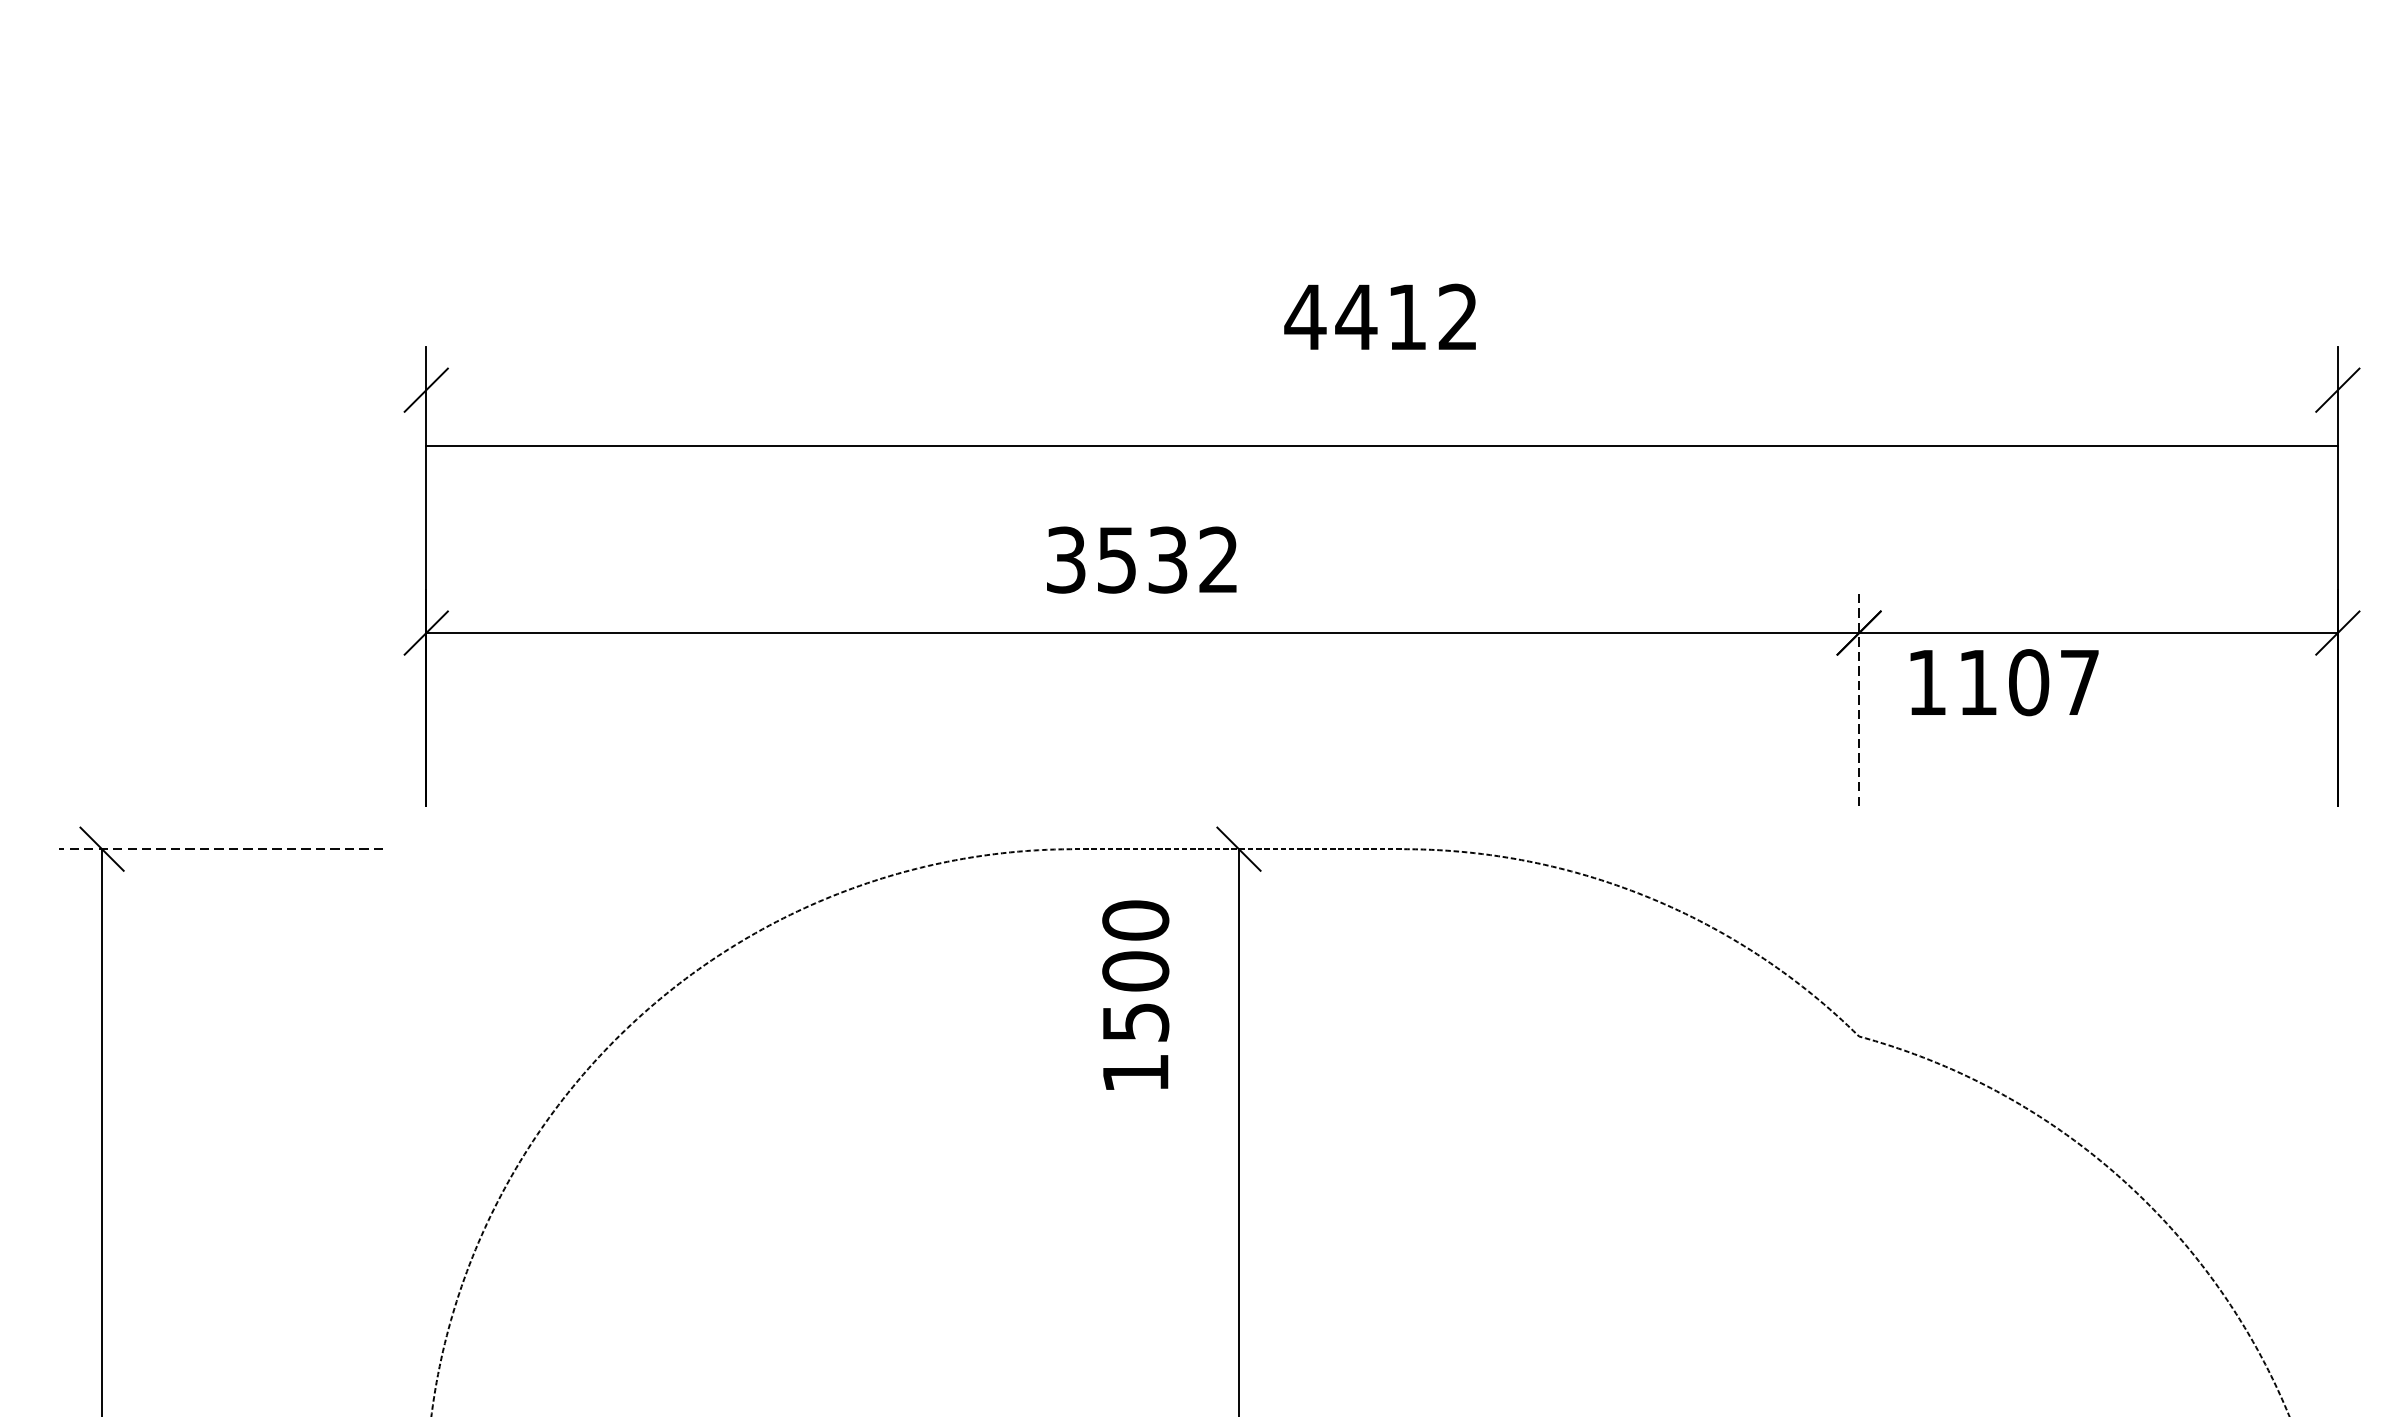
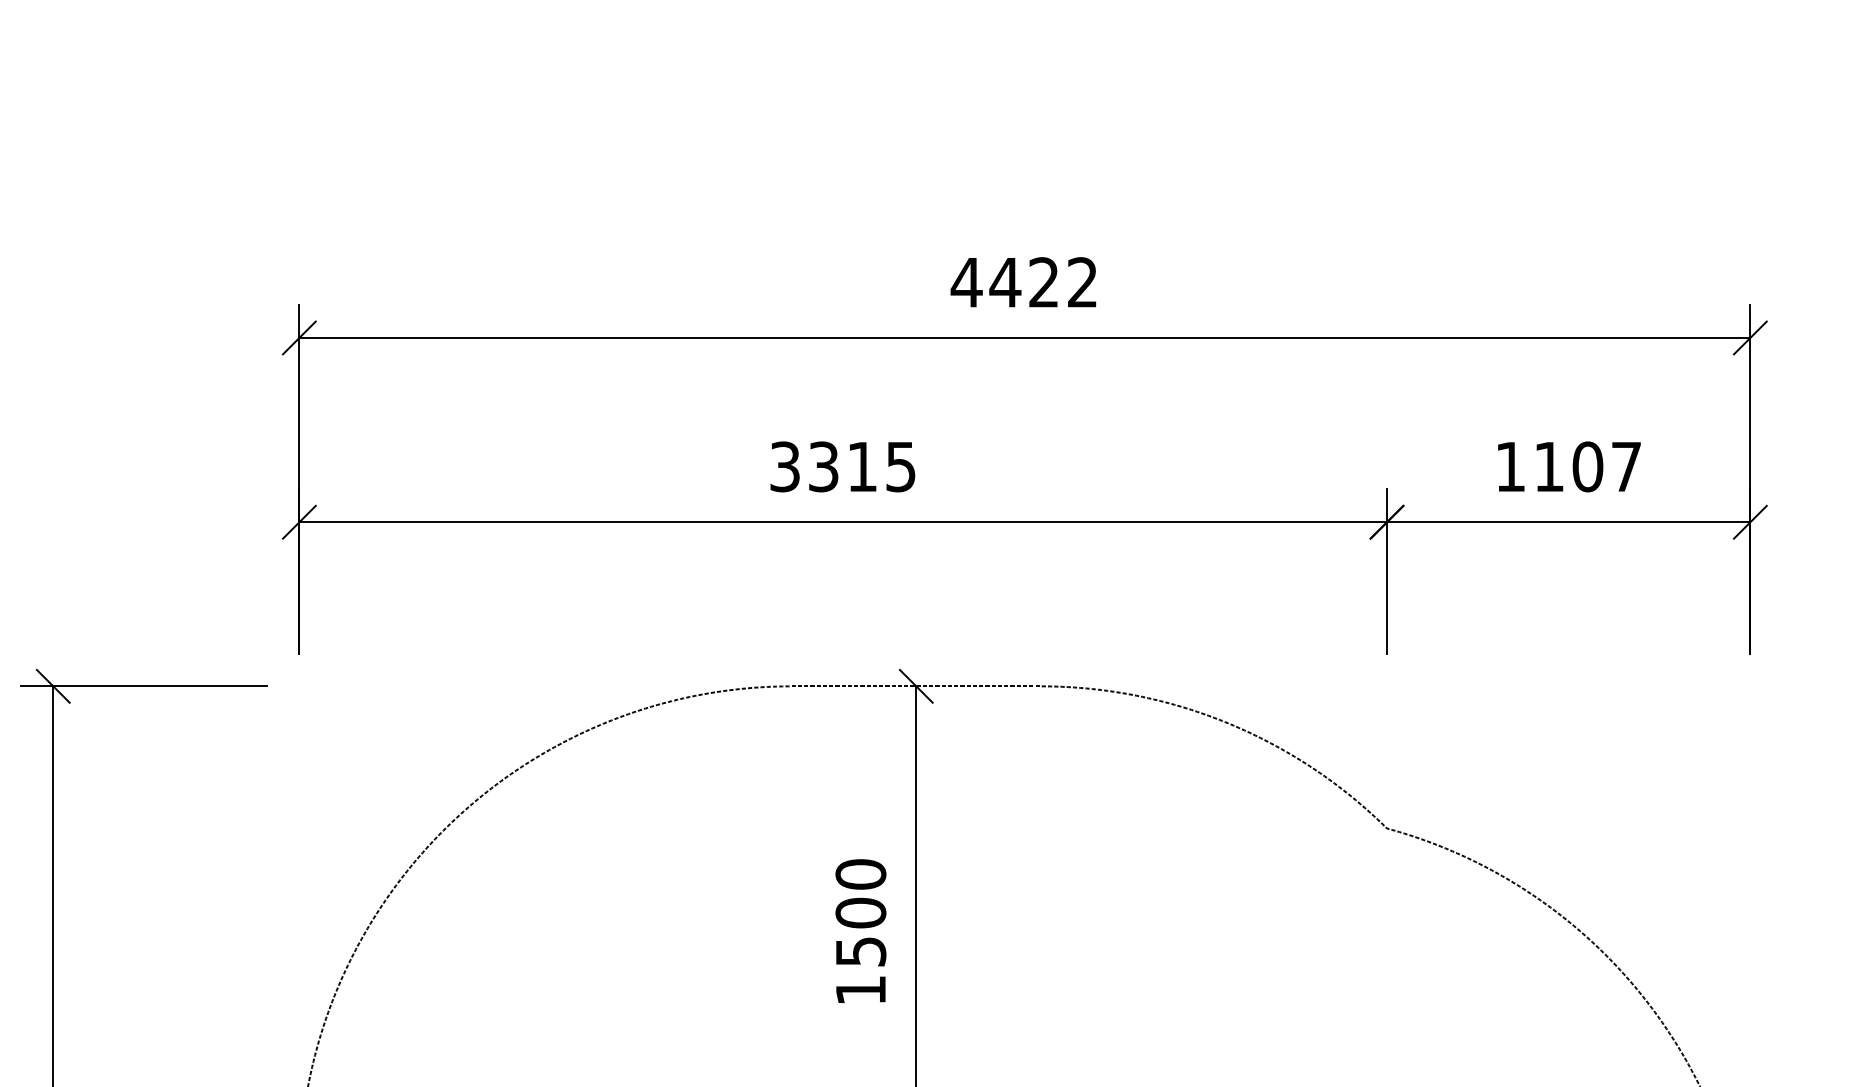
text: (1406, 317) -> (1043, 282), 4412 -> 4422
line: (1381, 444) -> (1024, 337), moved
text: (1168, 559) -> (862, 466), 3532 -> 3315
text: (2004, 682) -> (1569, 466), moved
line: (1859, 697) -> (1387, 571), dashed -> solid
line: (220, 849) -> (143, 686), dashed -> solid
text: (1135, 994) -> (860, 930), moved

